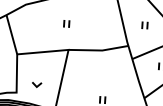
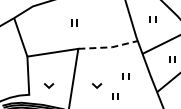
line: (99, 50) -> (109, 47), solid -> dashed
part: (113, 80) -> (125, 76), added
part: (85, 87) -> (97, 85), added

